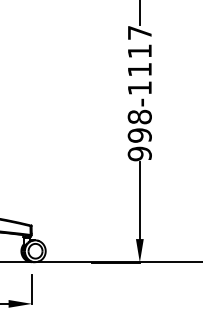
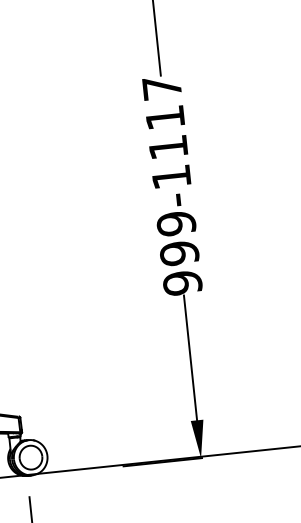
text: (139, 116) -> (175, 222), 998-1117 -> 999-1117

